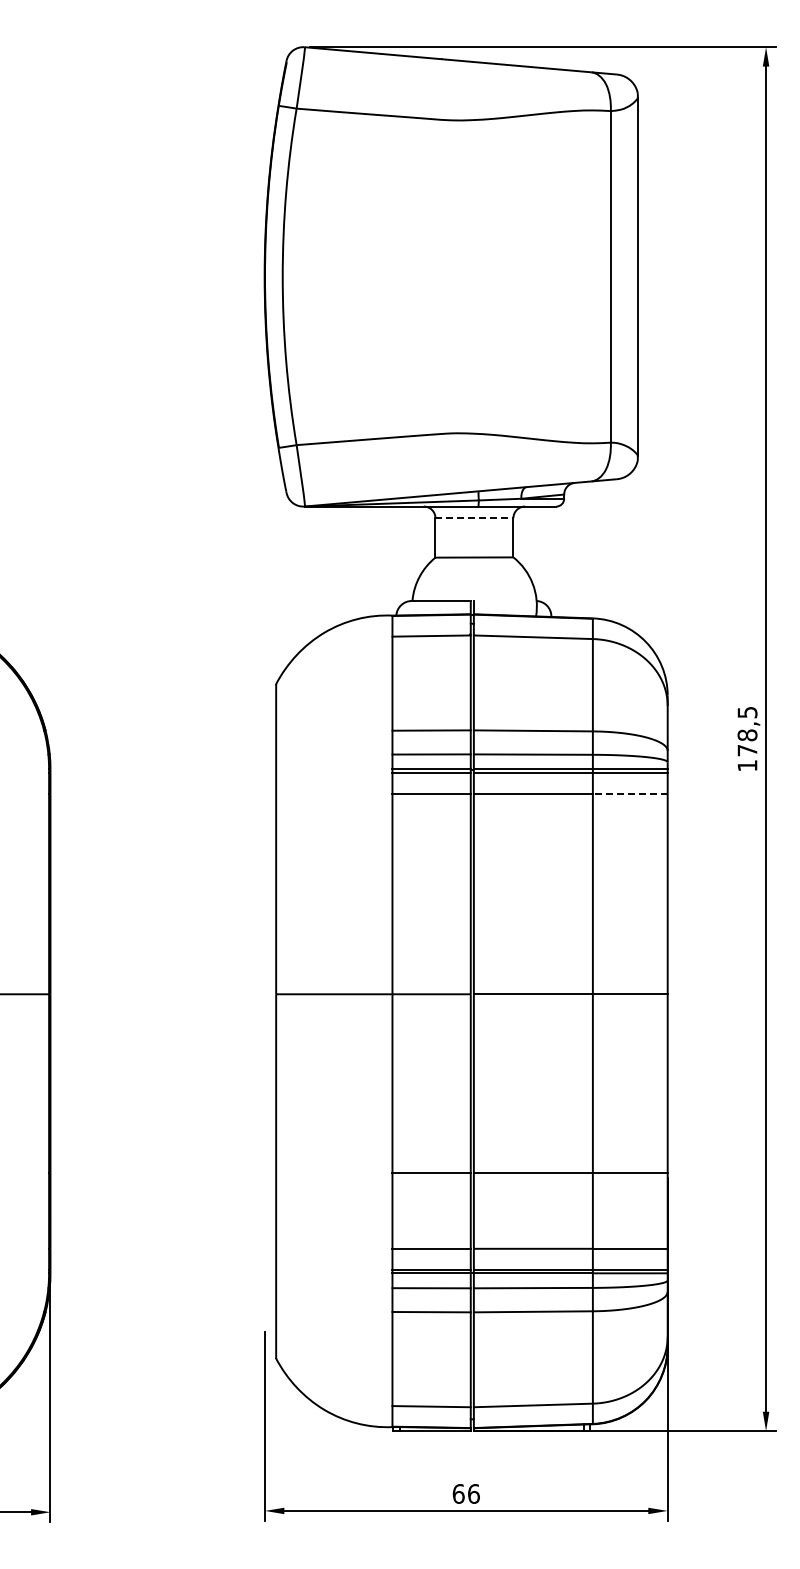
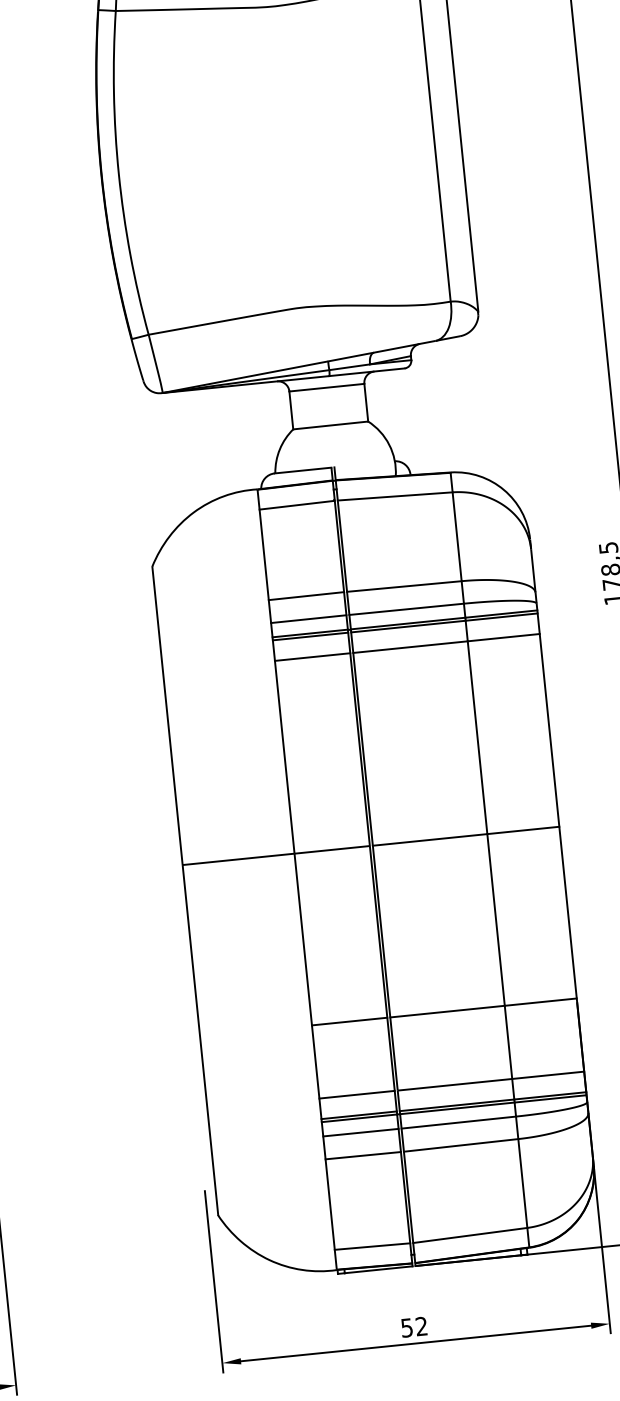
line: (474, 518) -> (326, 387), dashed -> solid
line: (629, 793) -> (502, 637), dashed -> solid
text: (465, 1493) -> (413, 1326), 66 -> 52

